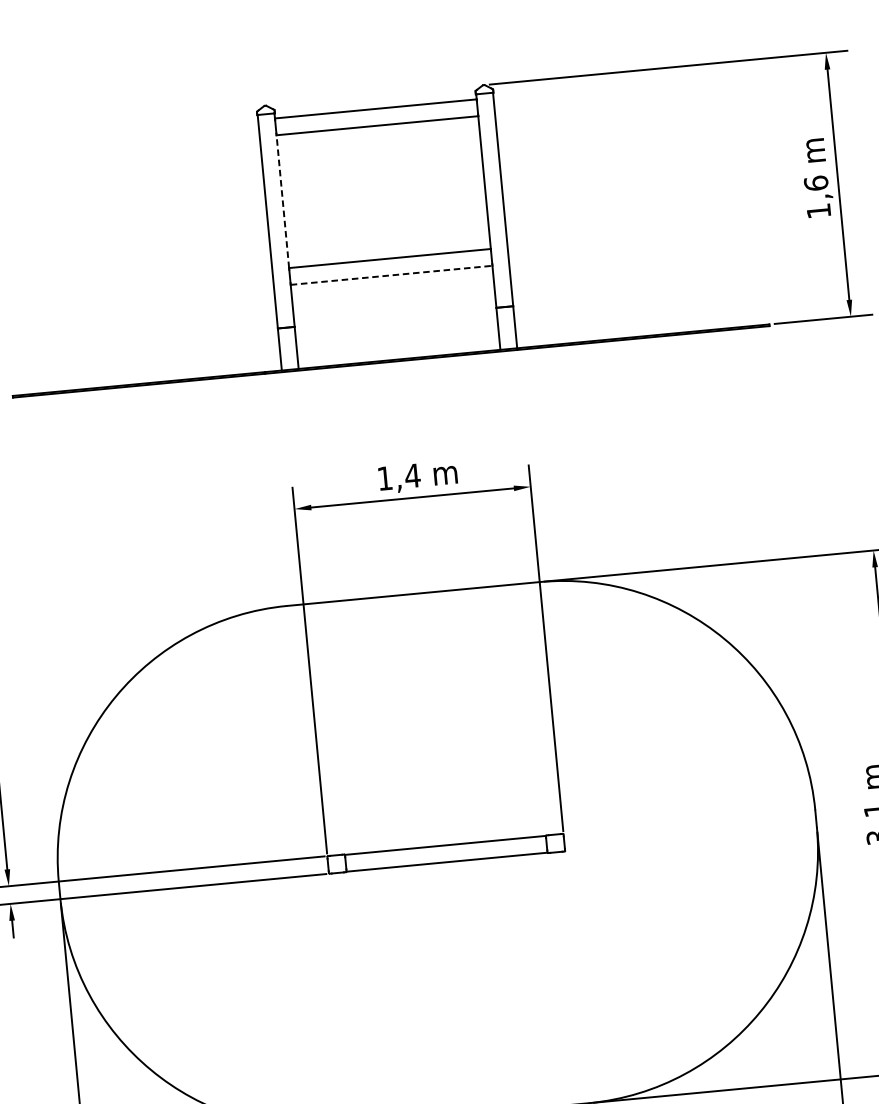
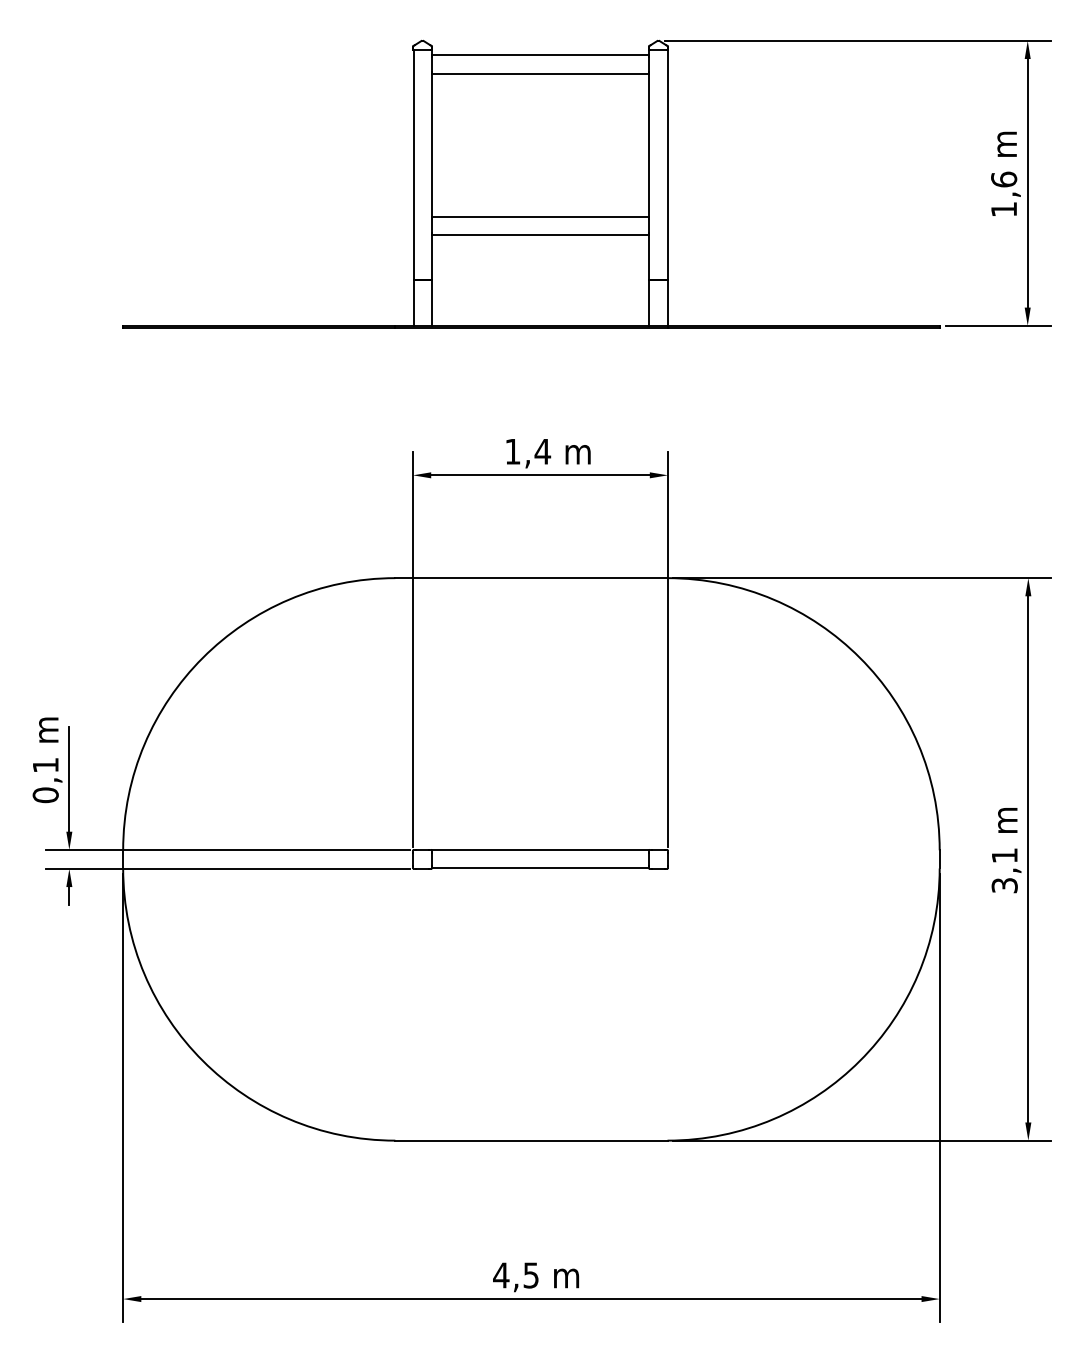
line: (282, 201) -> (431, 145), dashed -> solid
line: (391, 275) -> (540, 235), dashed -> solid

